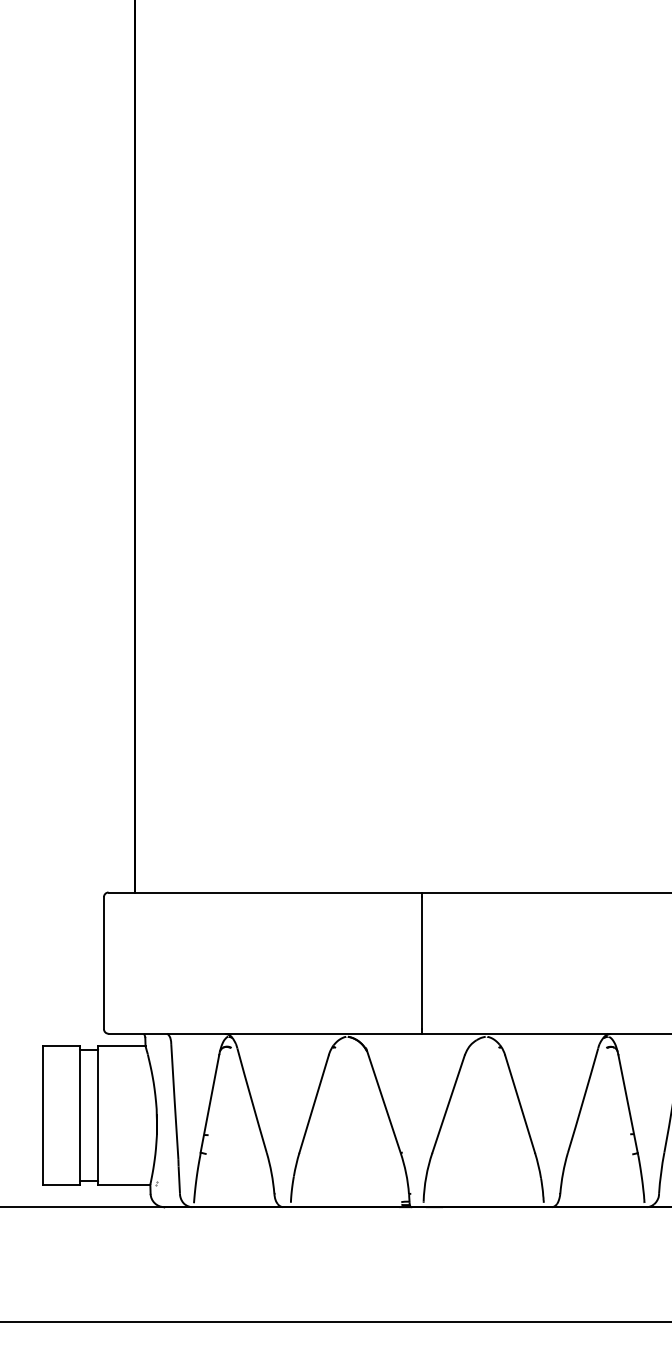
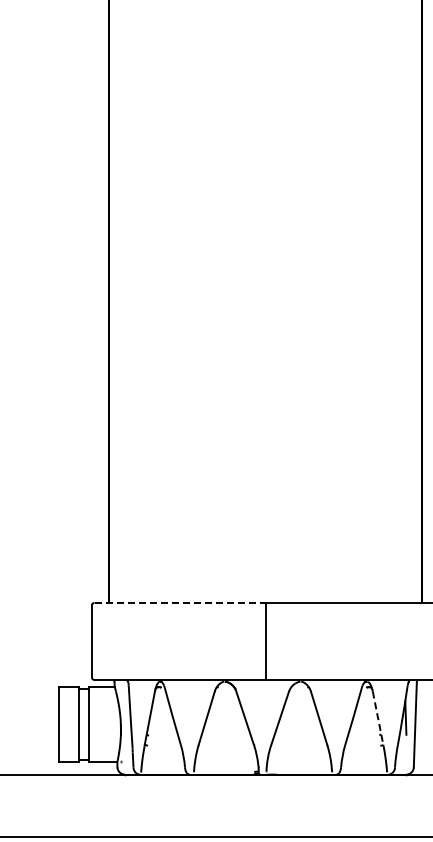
line: (266, 891) -> (180, 602), solid -> dashed
line: (628, 1104) -> (378, 718), solid -> dashed

